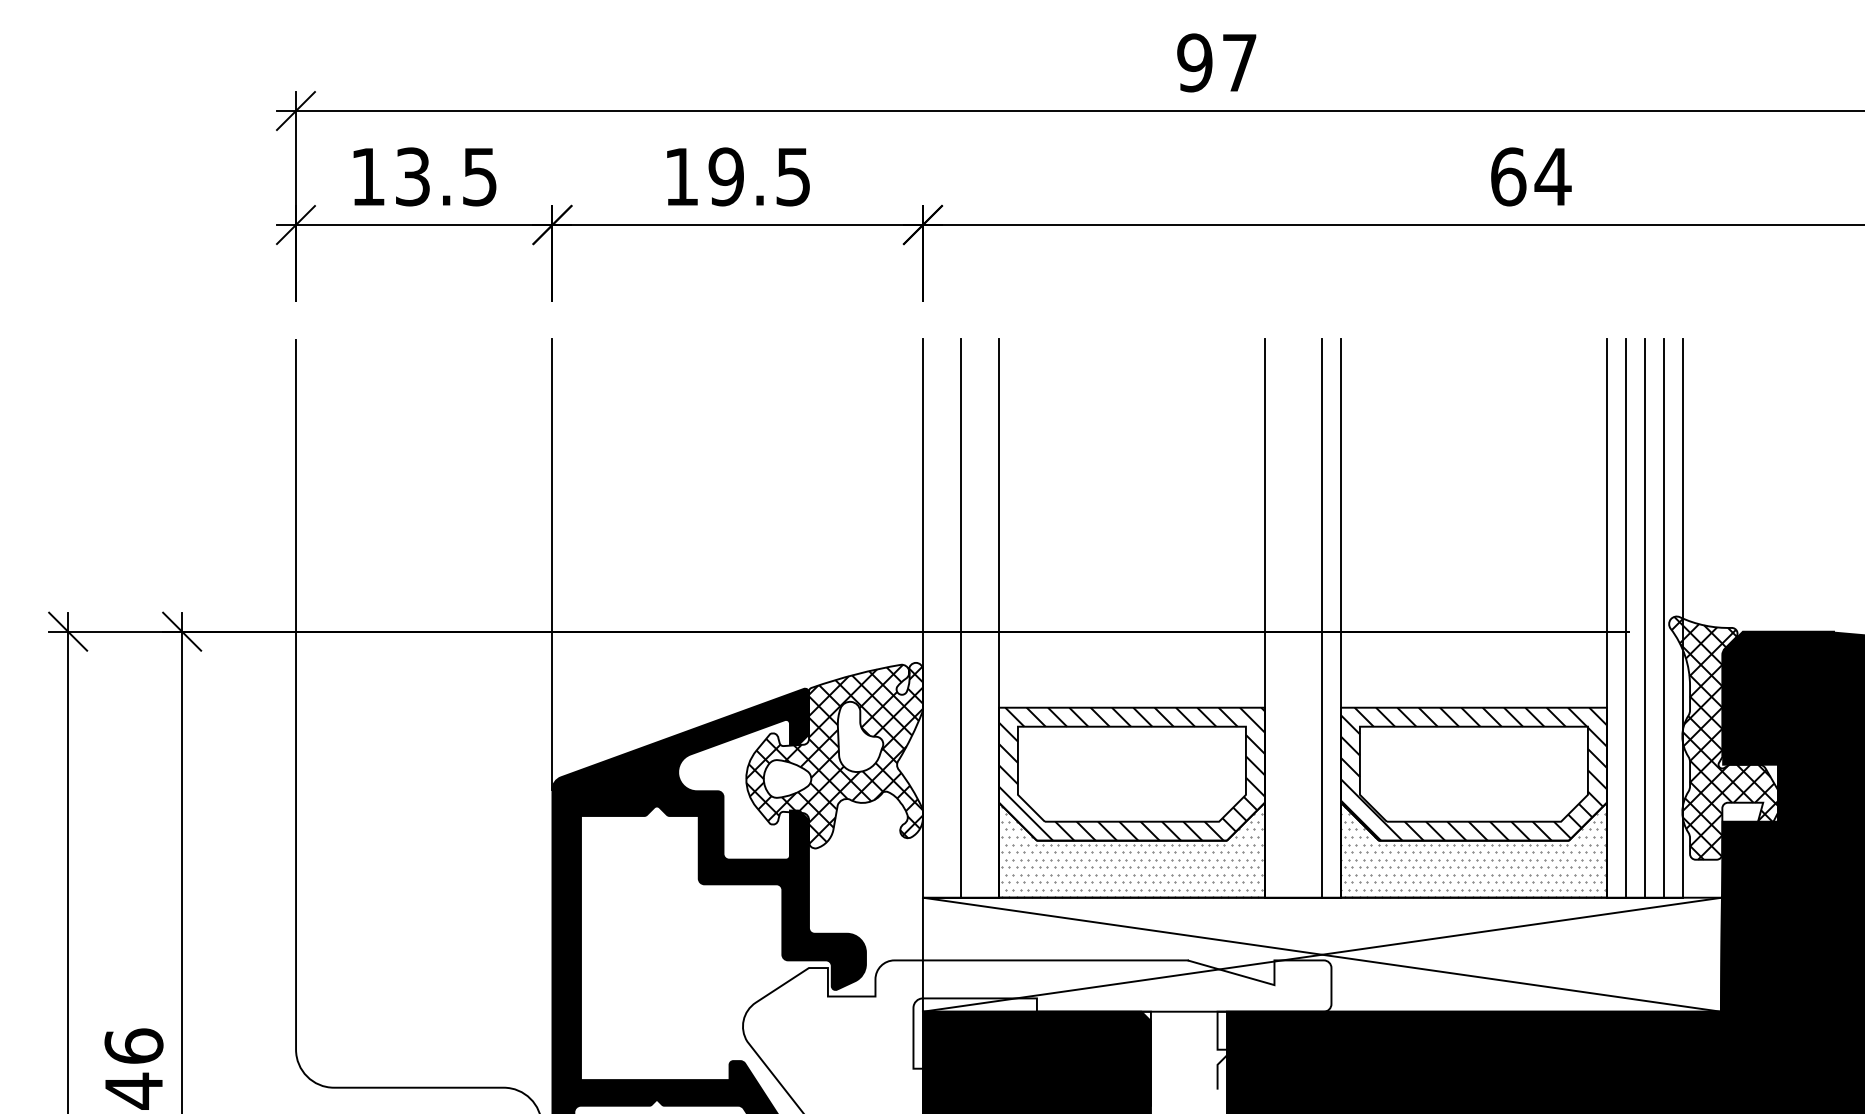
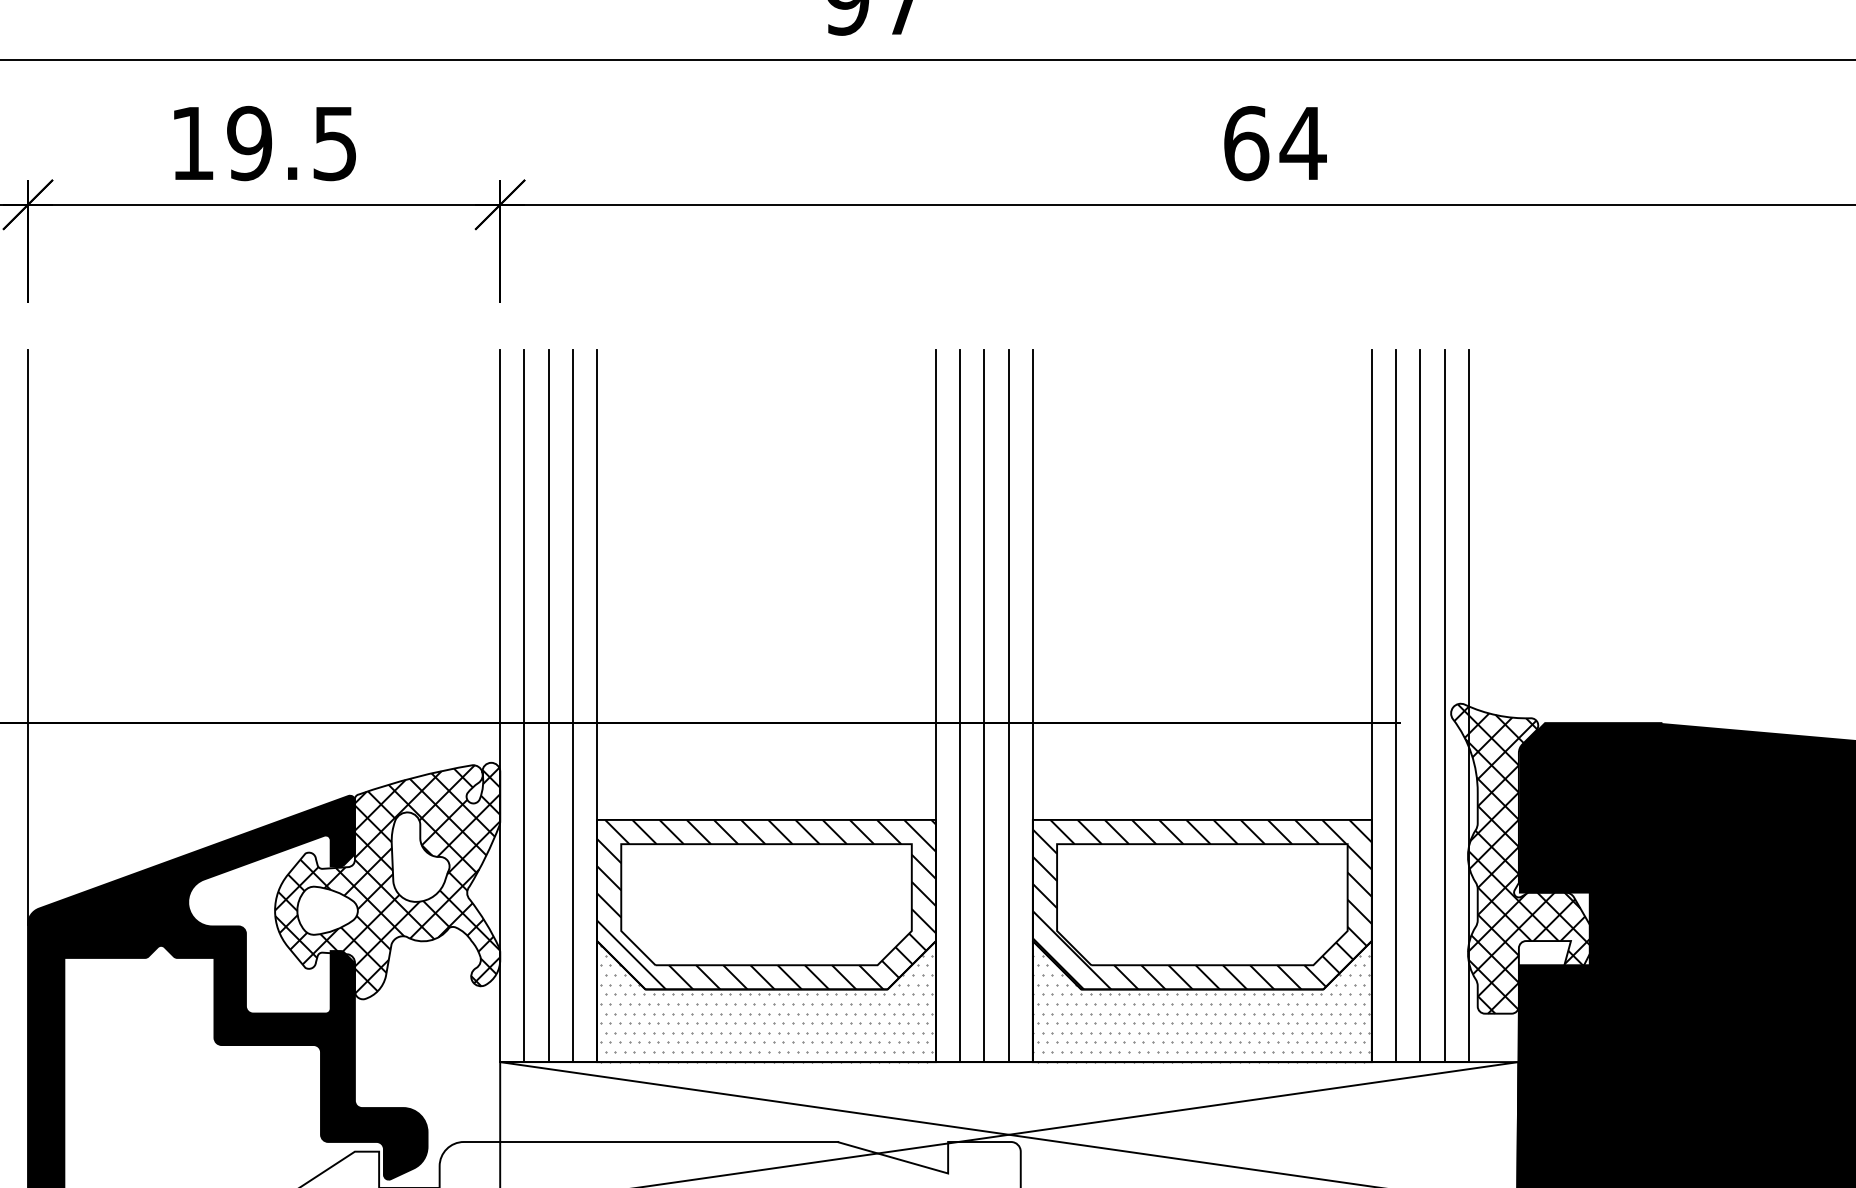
line: (941, 618) -> (523, 706), added
line: (979, 618) -> (572, 706), added
line: (1283, 618) -> (959, 706), added
line: (1302, 618) -> (983, 706), added

